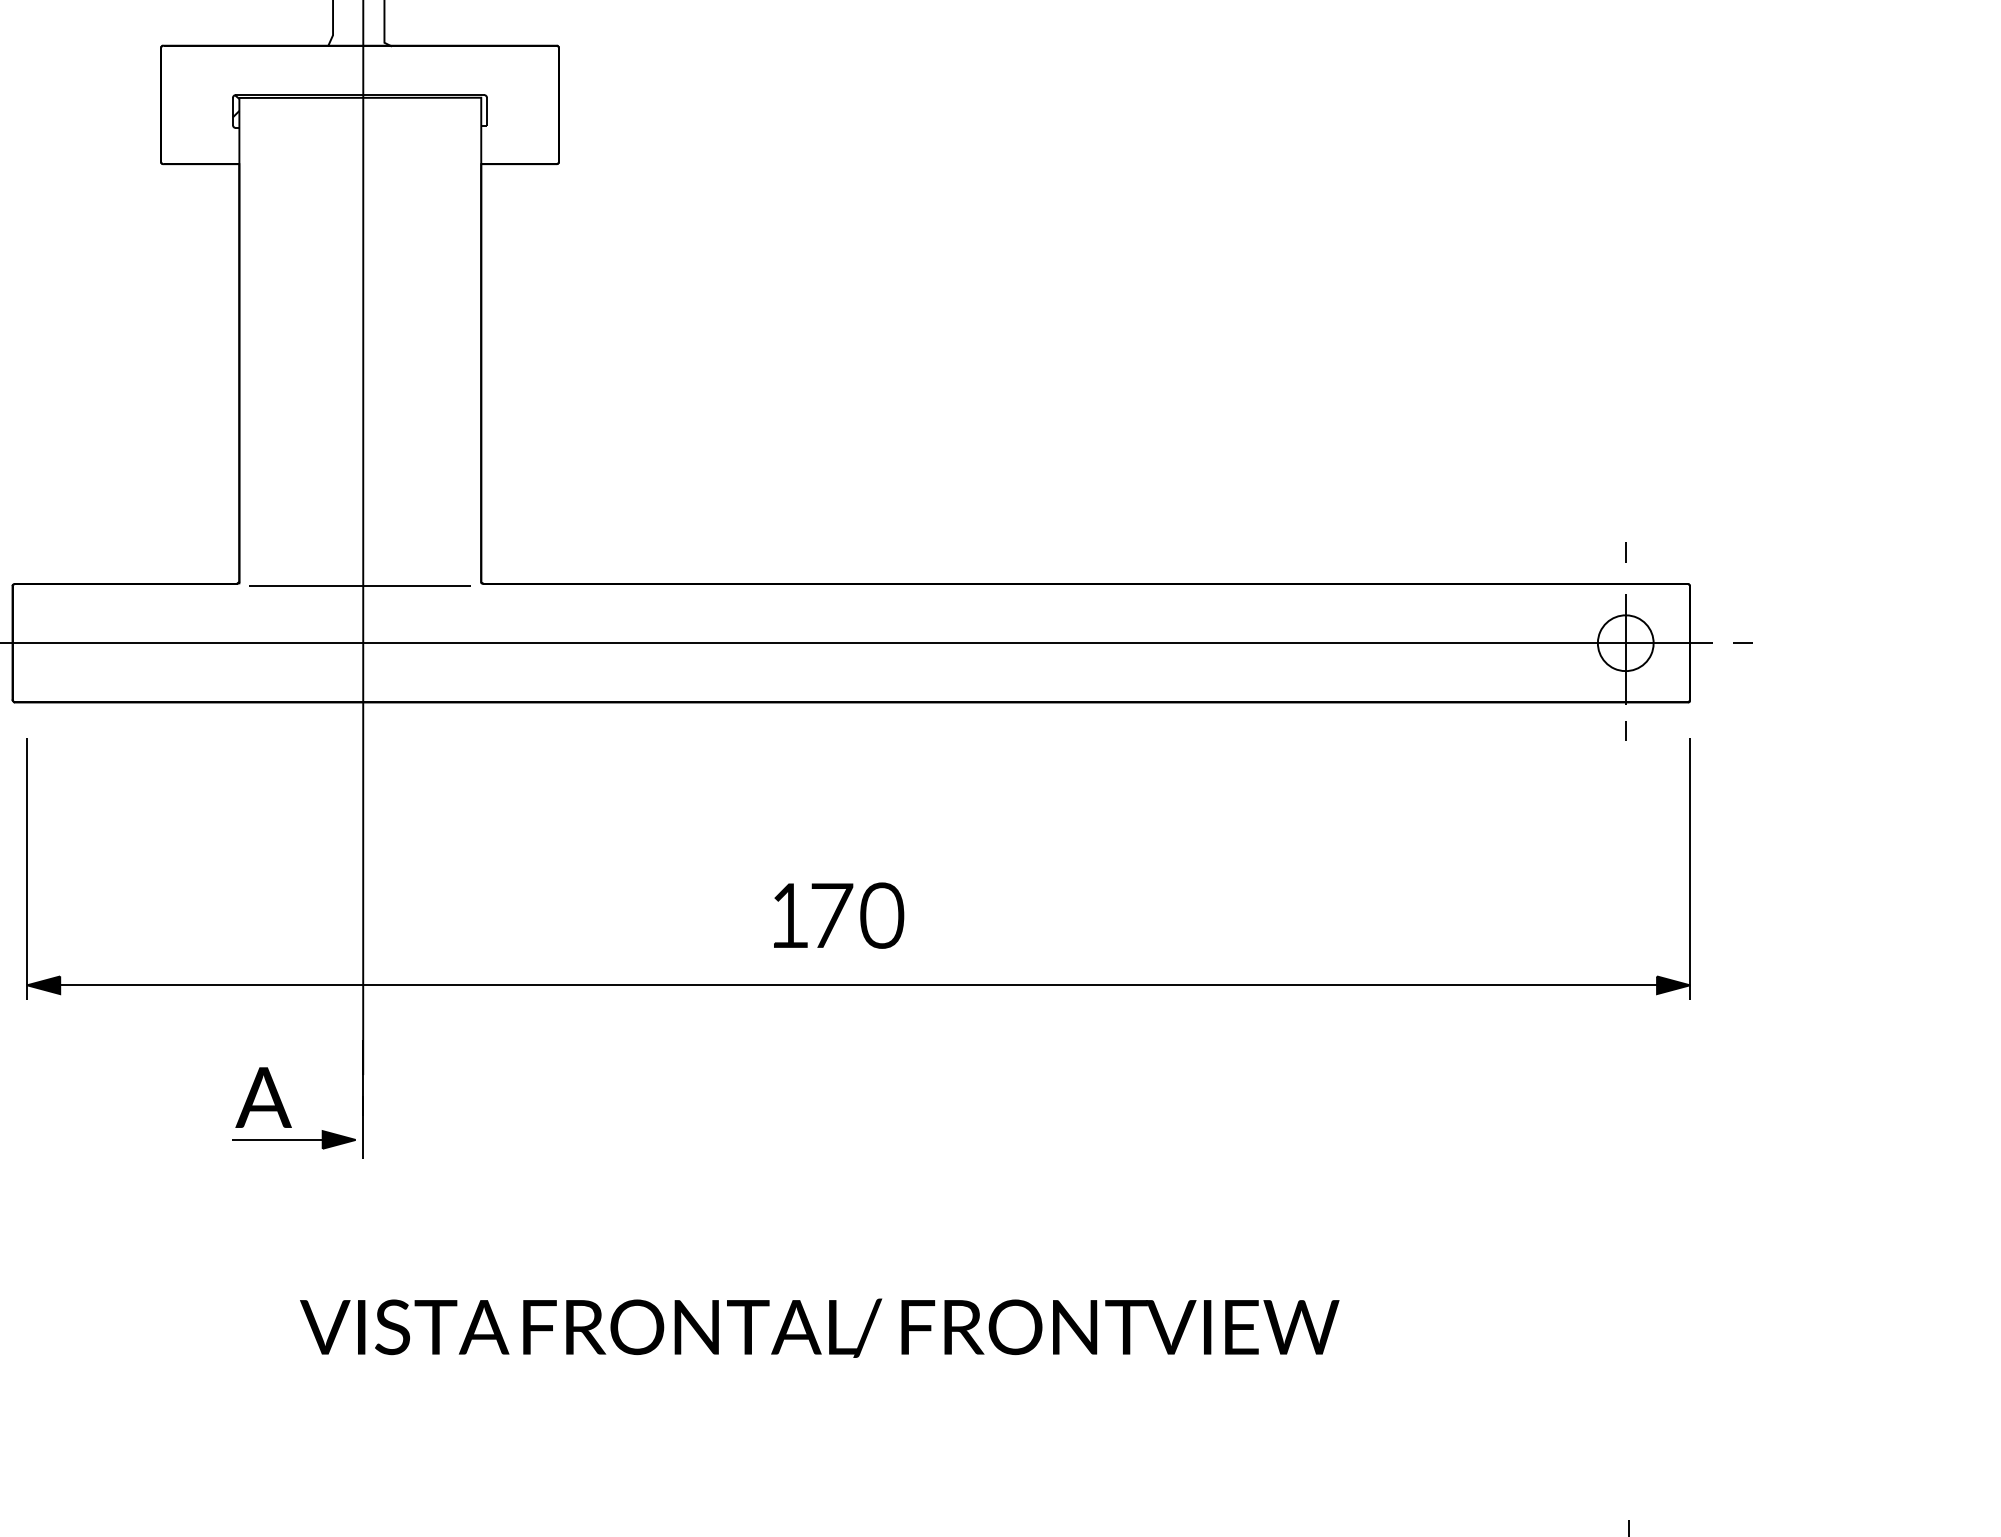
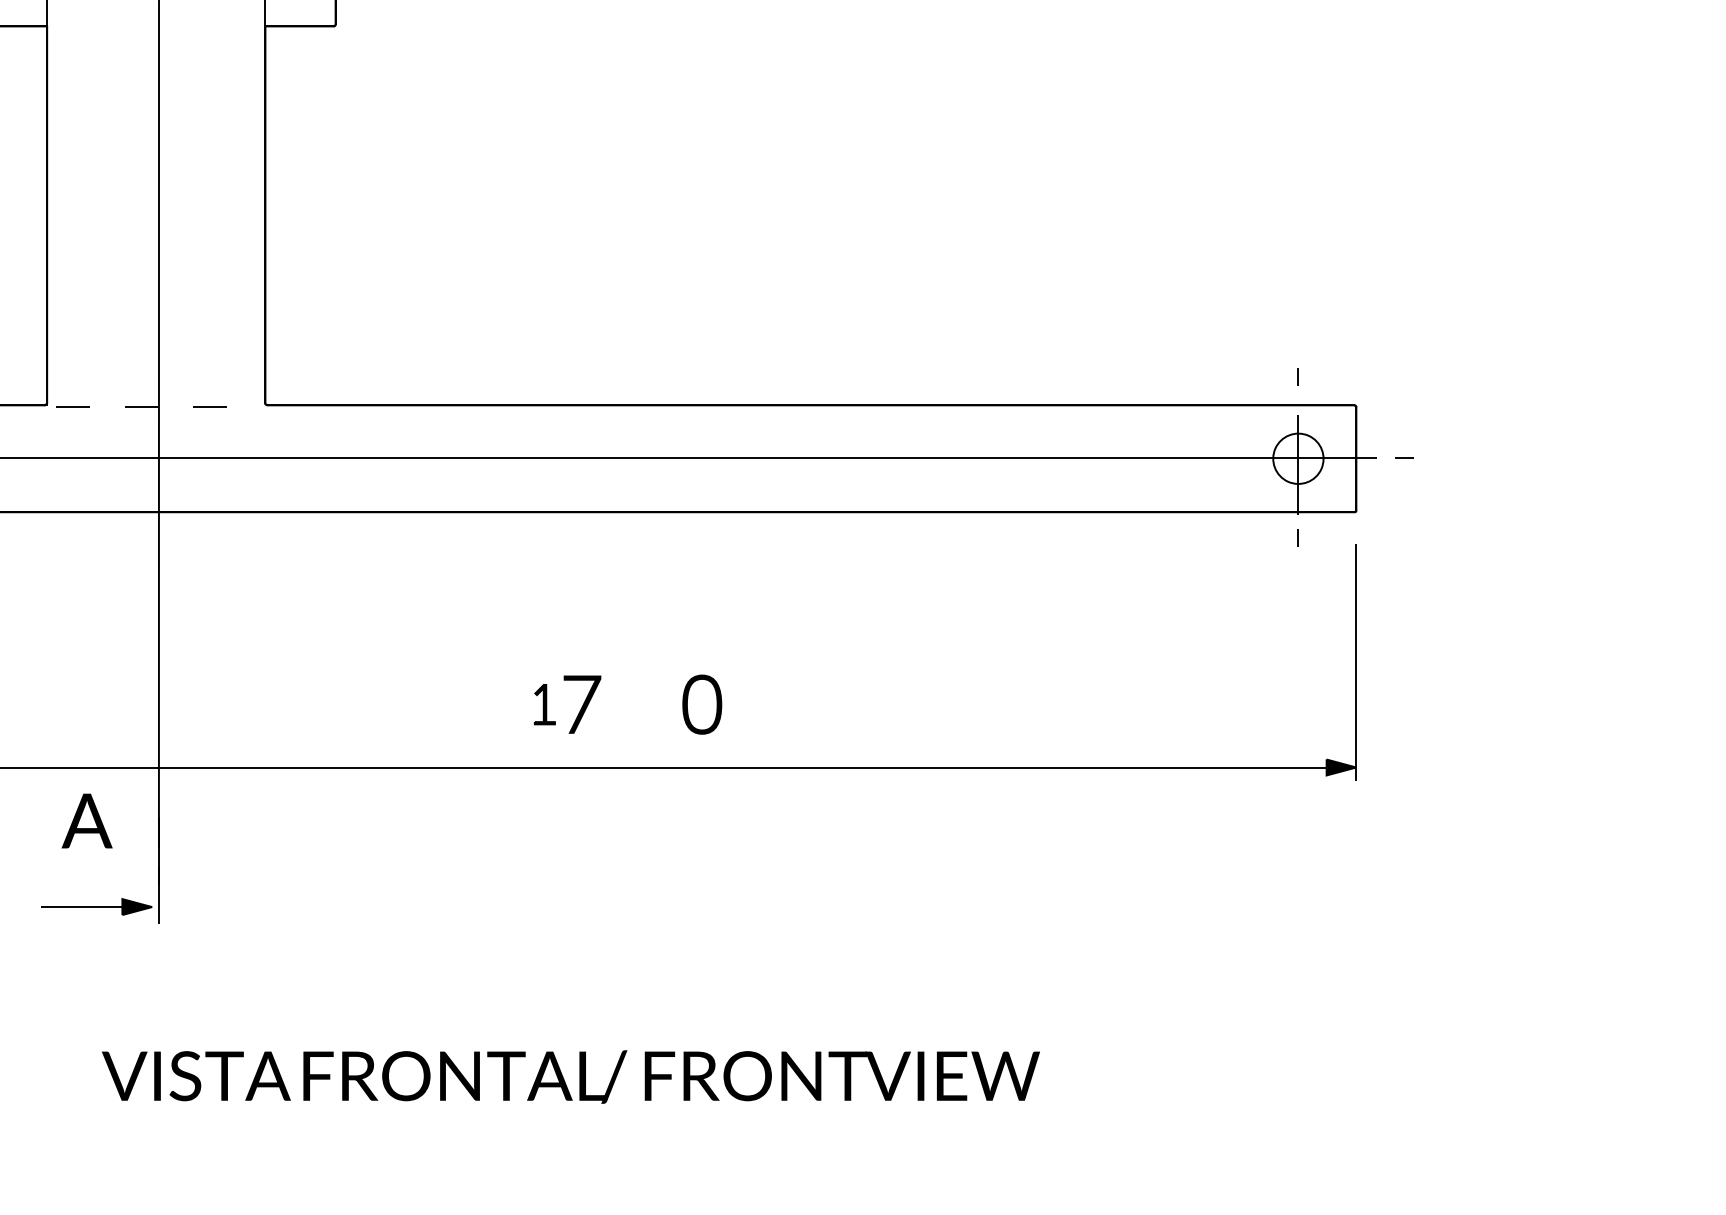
line: (360, 585) -> (156, 406), solid -> dashed
part: (790, 915) -> (544, 704), size x0.7
part: (882, 915) -> (702, 704), moved
text: (263, 1097) -> (87, 820), moved

